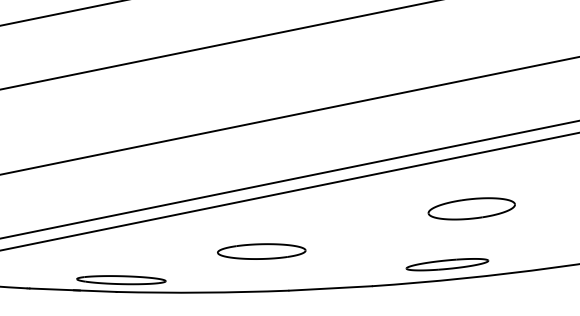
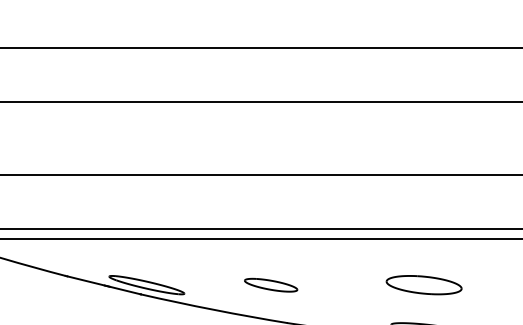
part: (471, 209) -> (423, 285), moved
part: (261, 252) -> (270, 285), size x0.7

